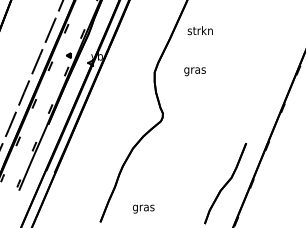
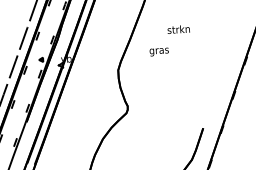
text: (199, 30) -> (177, 29), moved
text: (194, 71) -> (158, 51), moved

